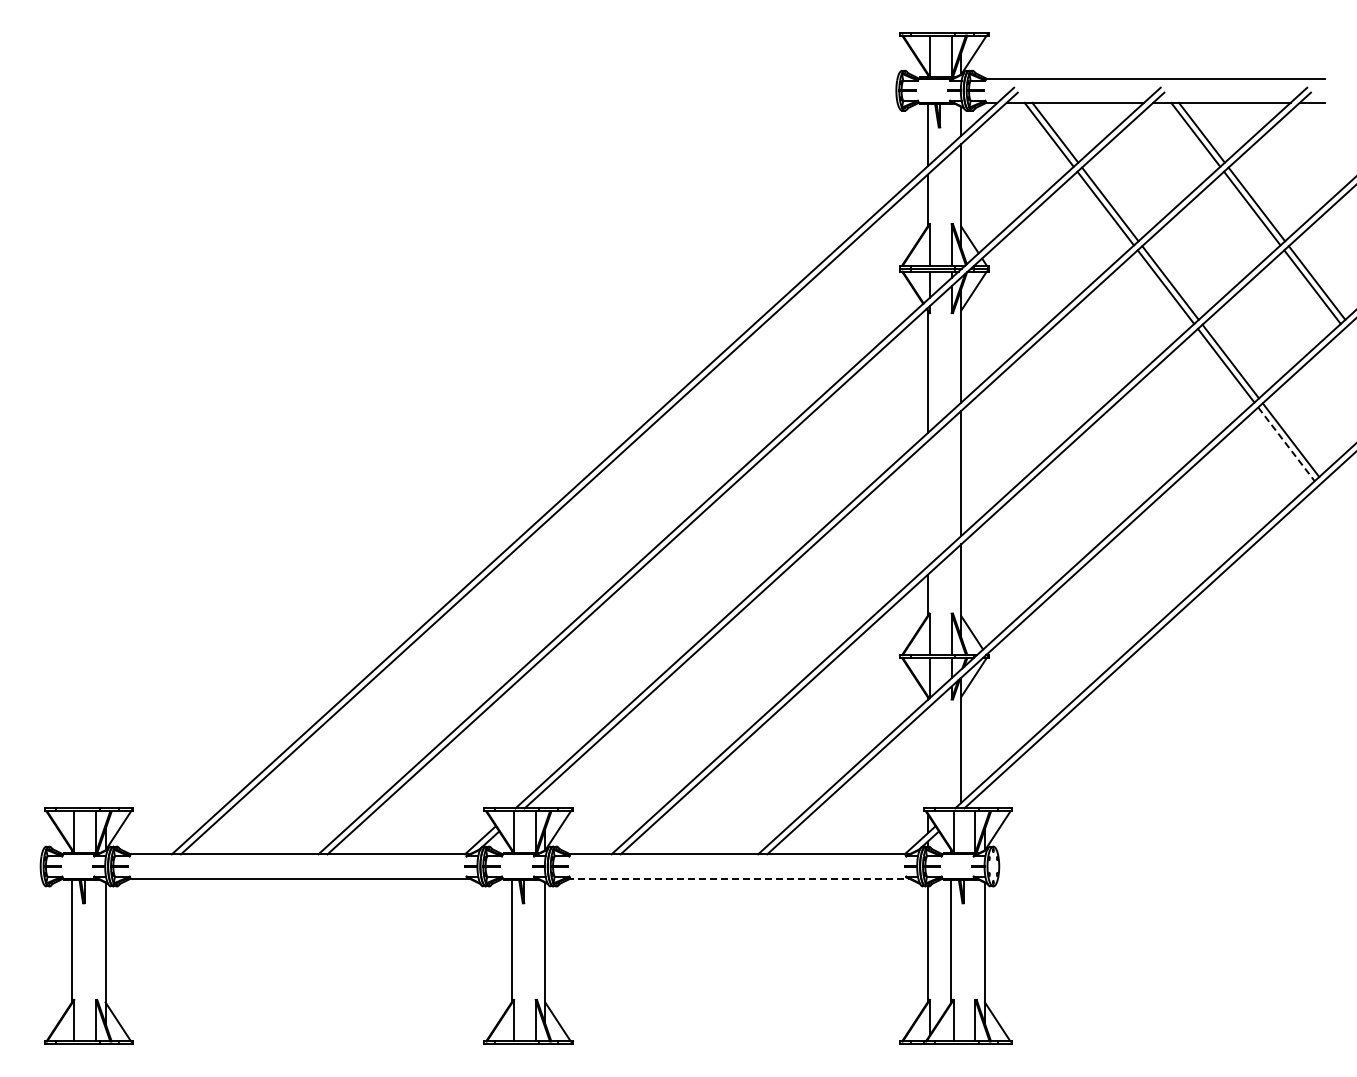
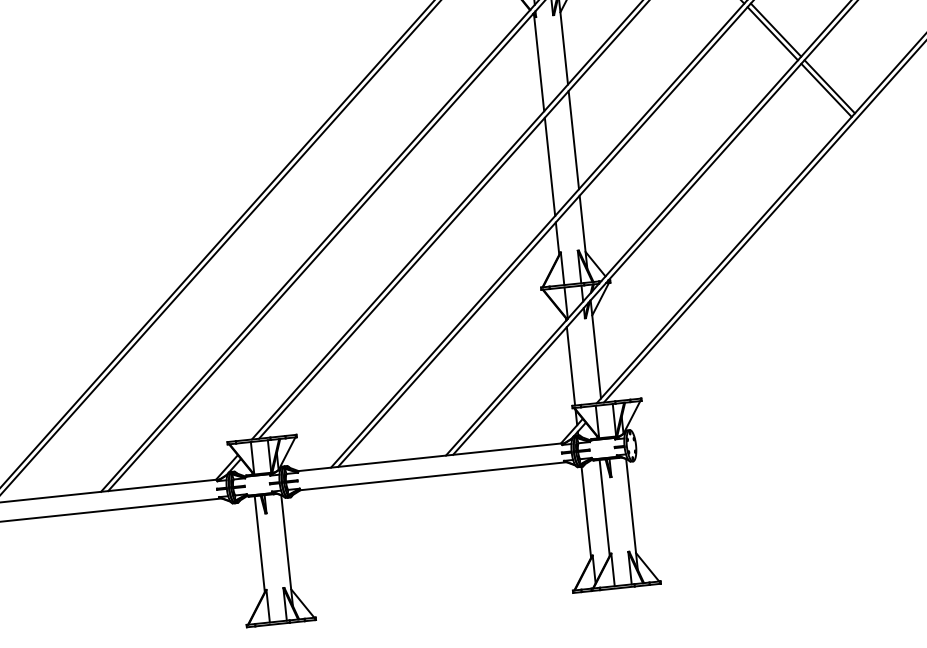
line: (1286, 444) -> (826, 90), dashed -> solid
line: (927, 503) -> (549, 166), added
line: (927, 758) -> (570, 366), added
line: (738, 878) -> (432, 476), dashed -> solid

